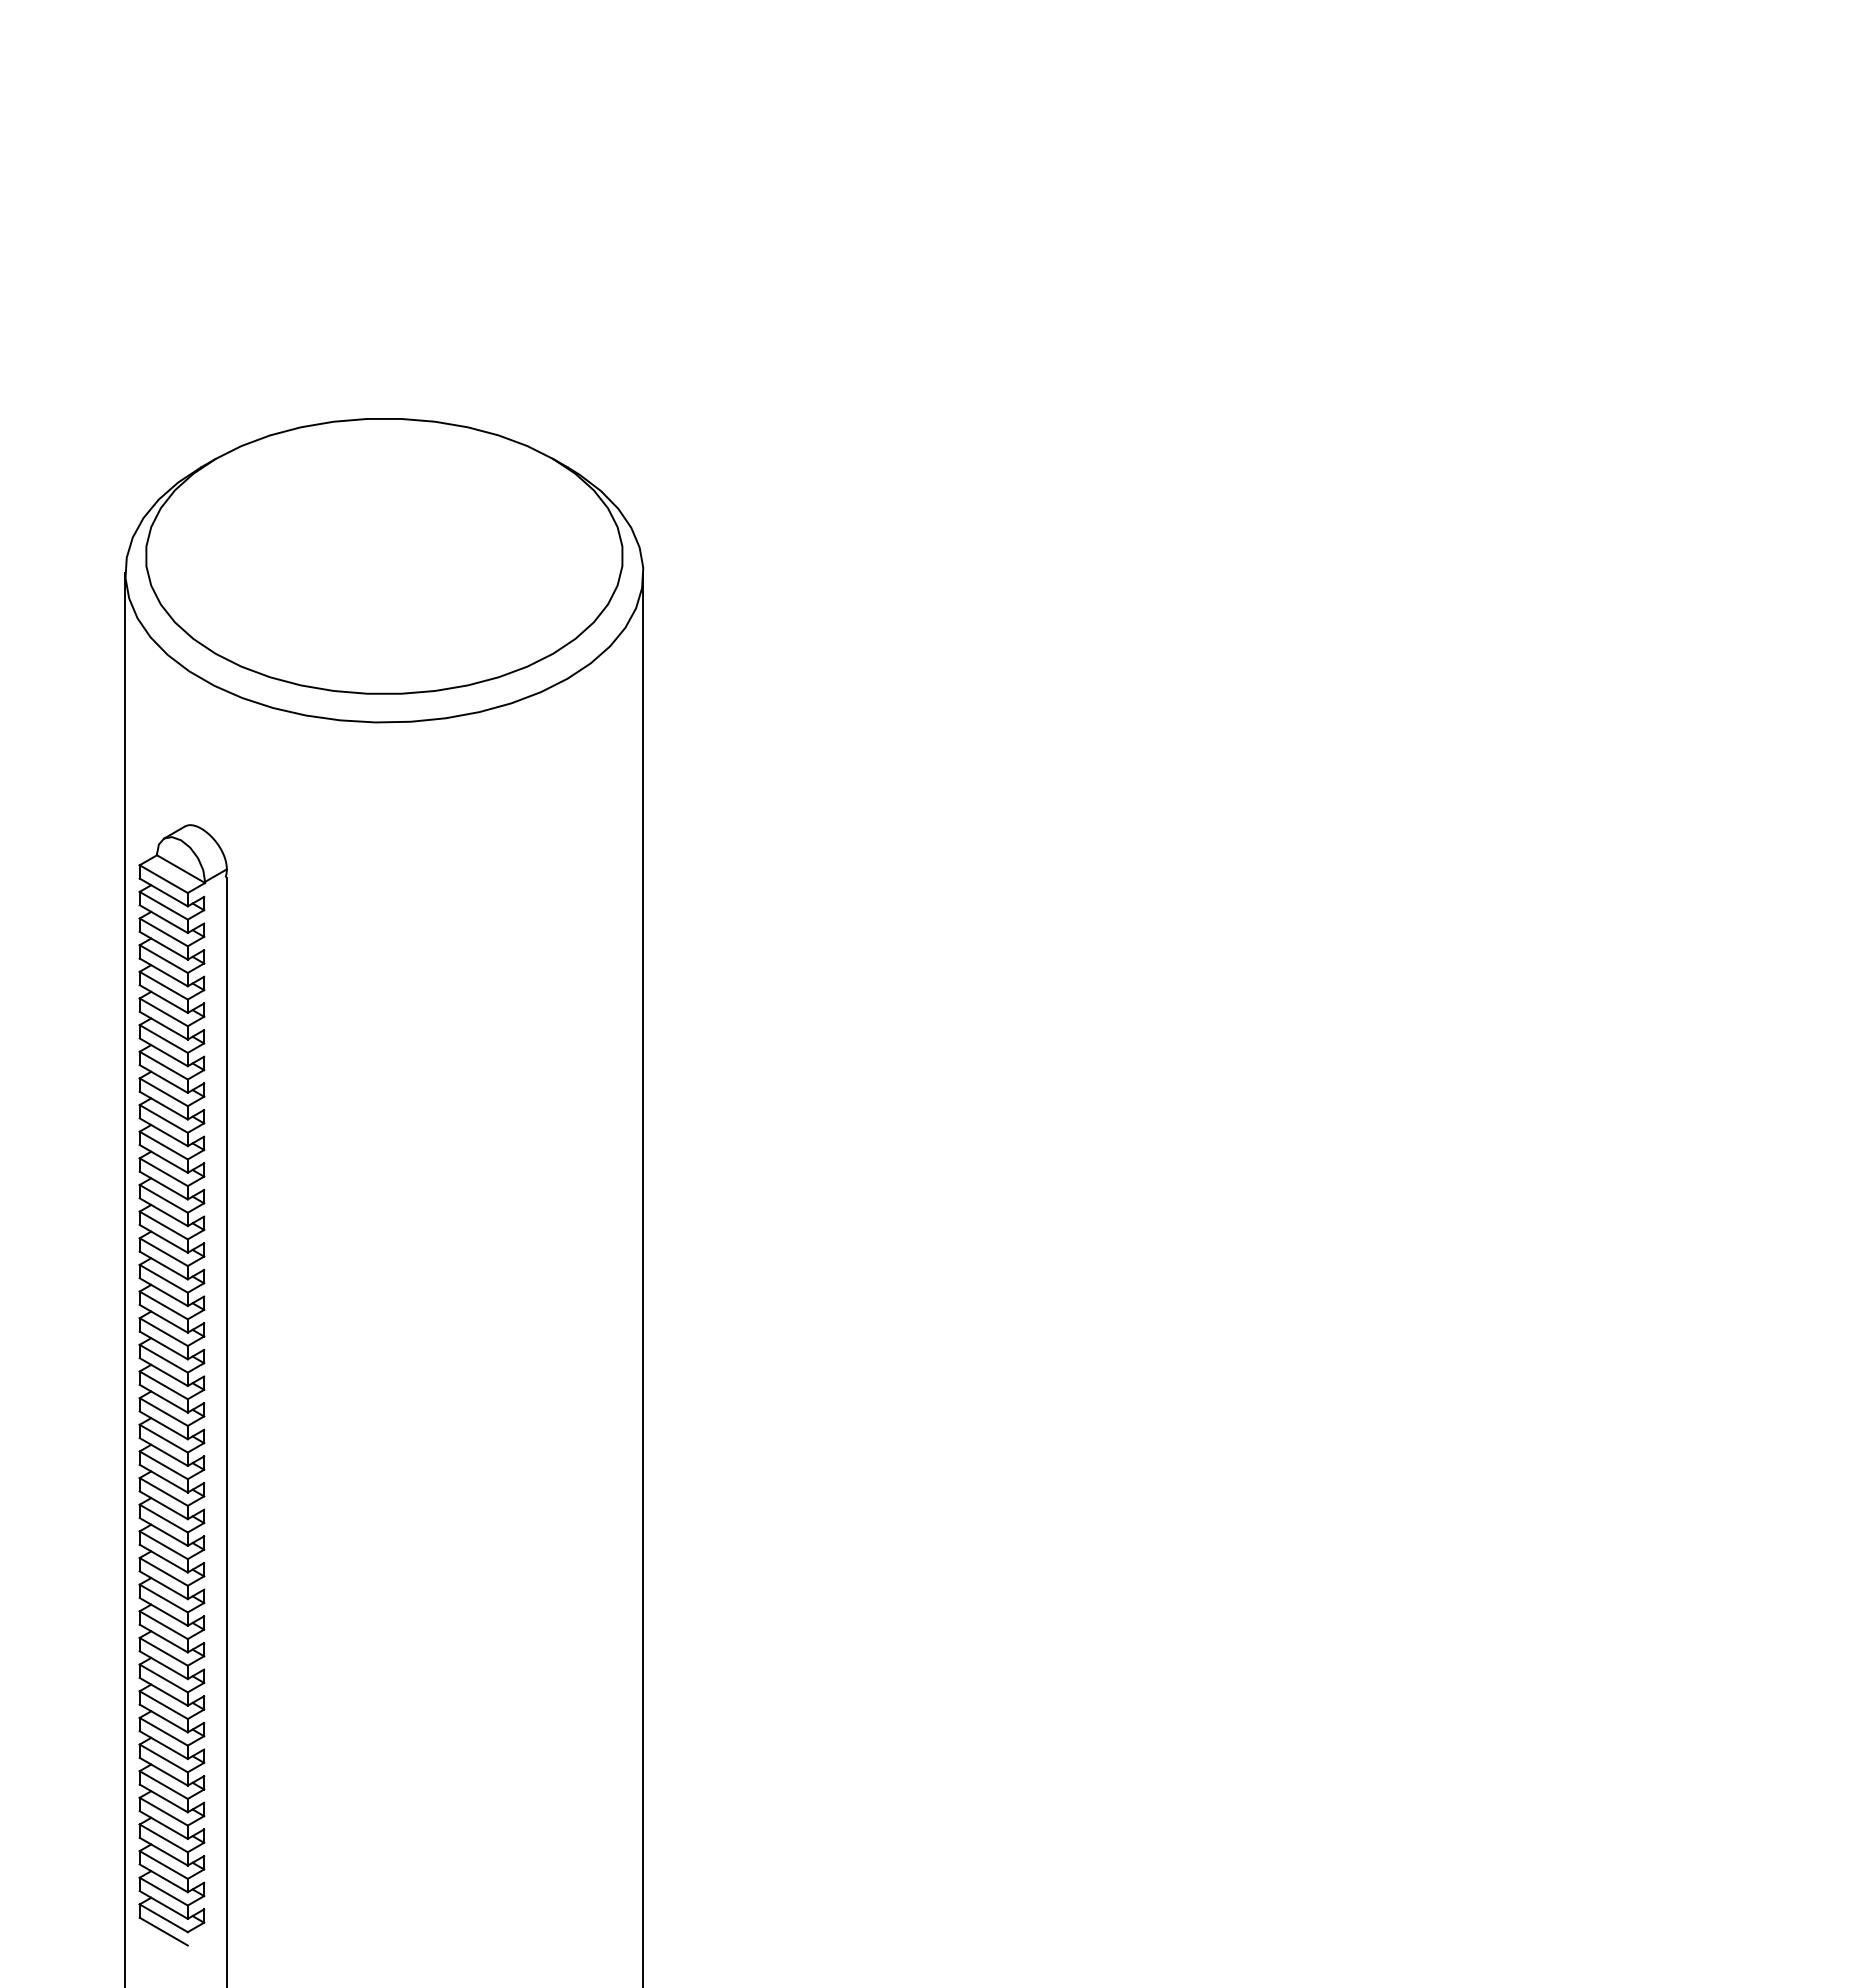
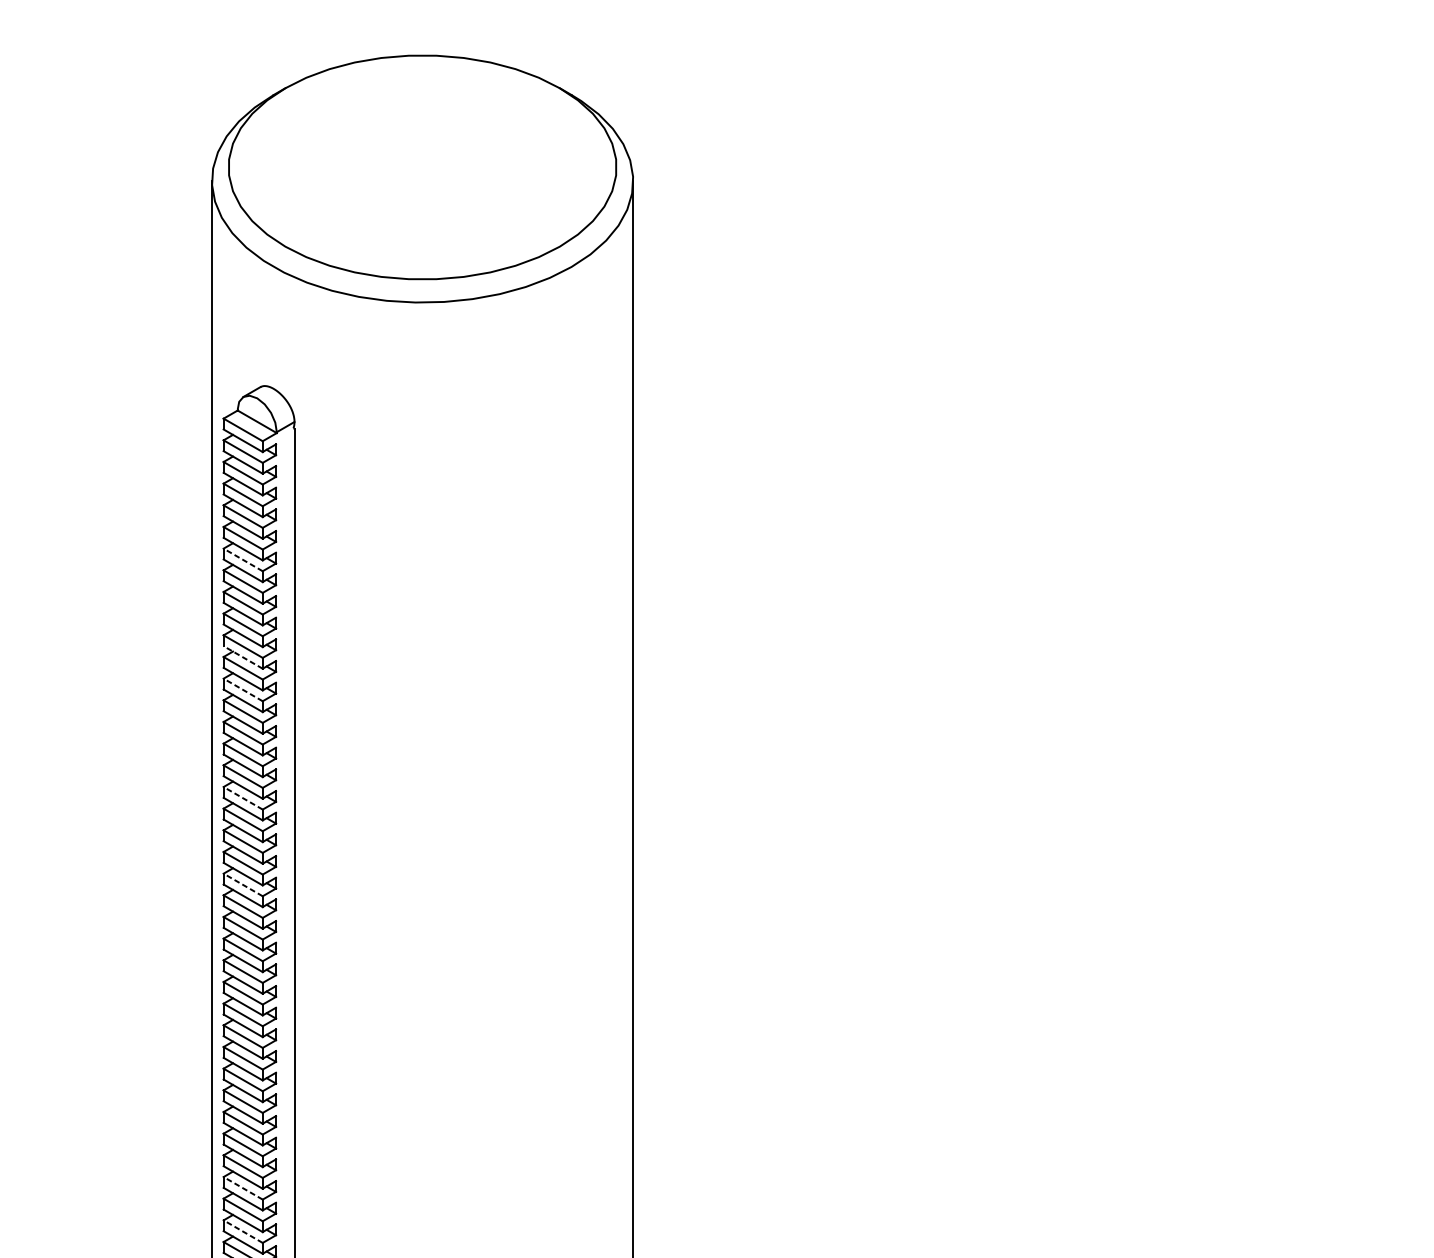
line: (163, 1039) -> (242, 560), solid -> dashed
line: (163, 1158) -> (242, 657), solid -> dashed
line: (163, 1198) -> (242, 689), solid -> dashed
line: (163, 1332) -> (242, 798), solid -> dashed
line: (163, 1438) -> (242, 884), solid -> dashed
line: (163, 1811) -> (242, 1188), solid -> dashed
line: (163, 1865) -> (242, 1232), solid -> dashed

